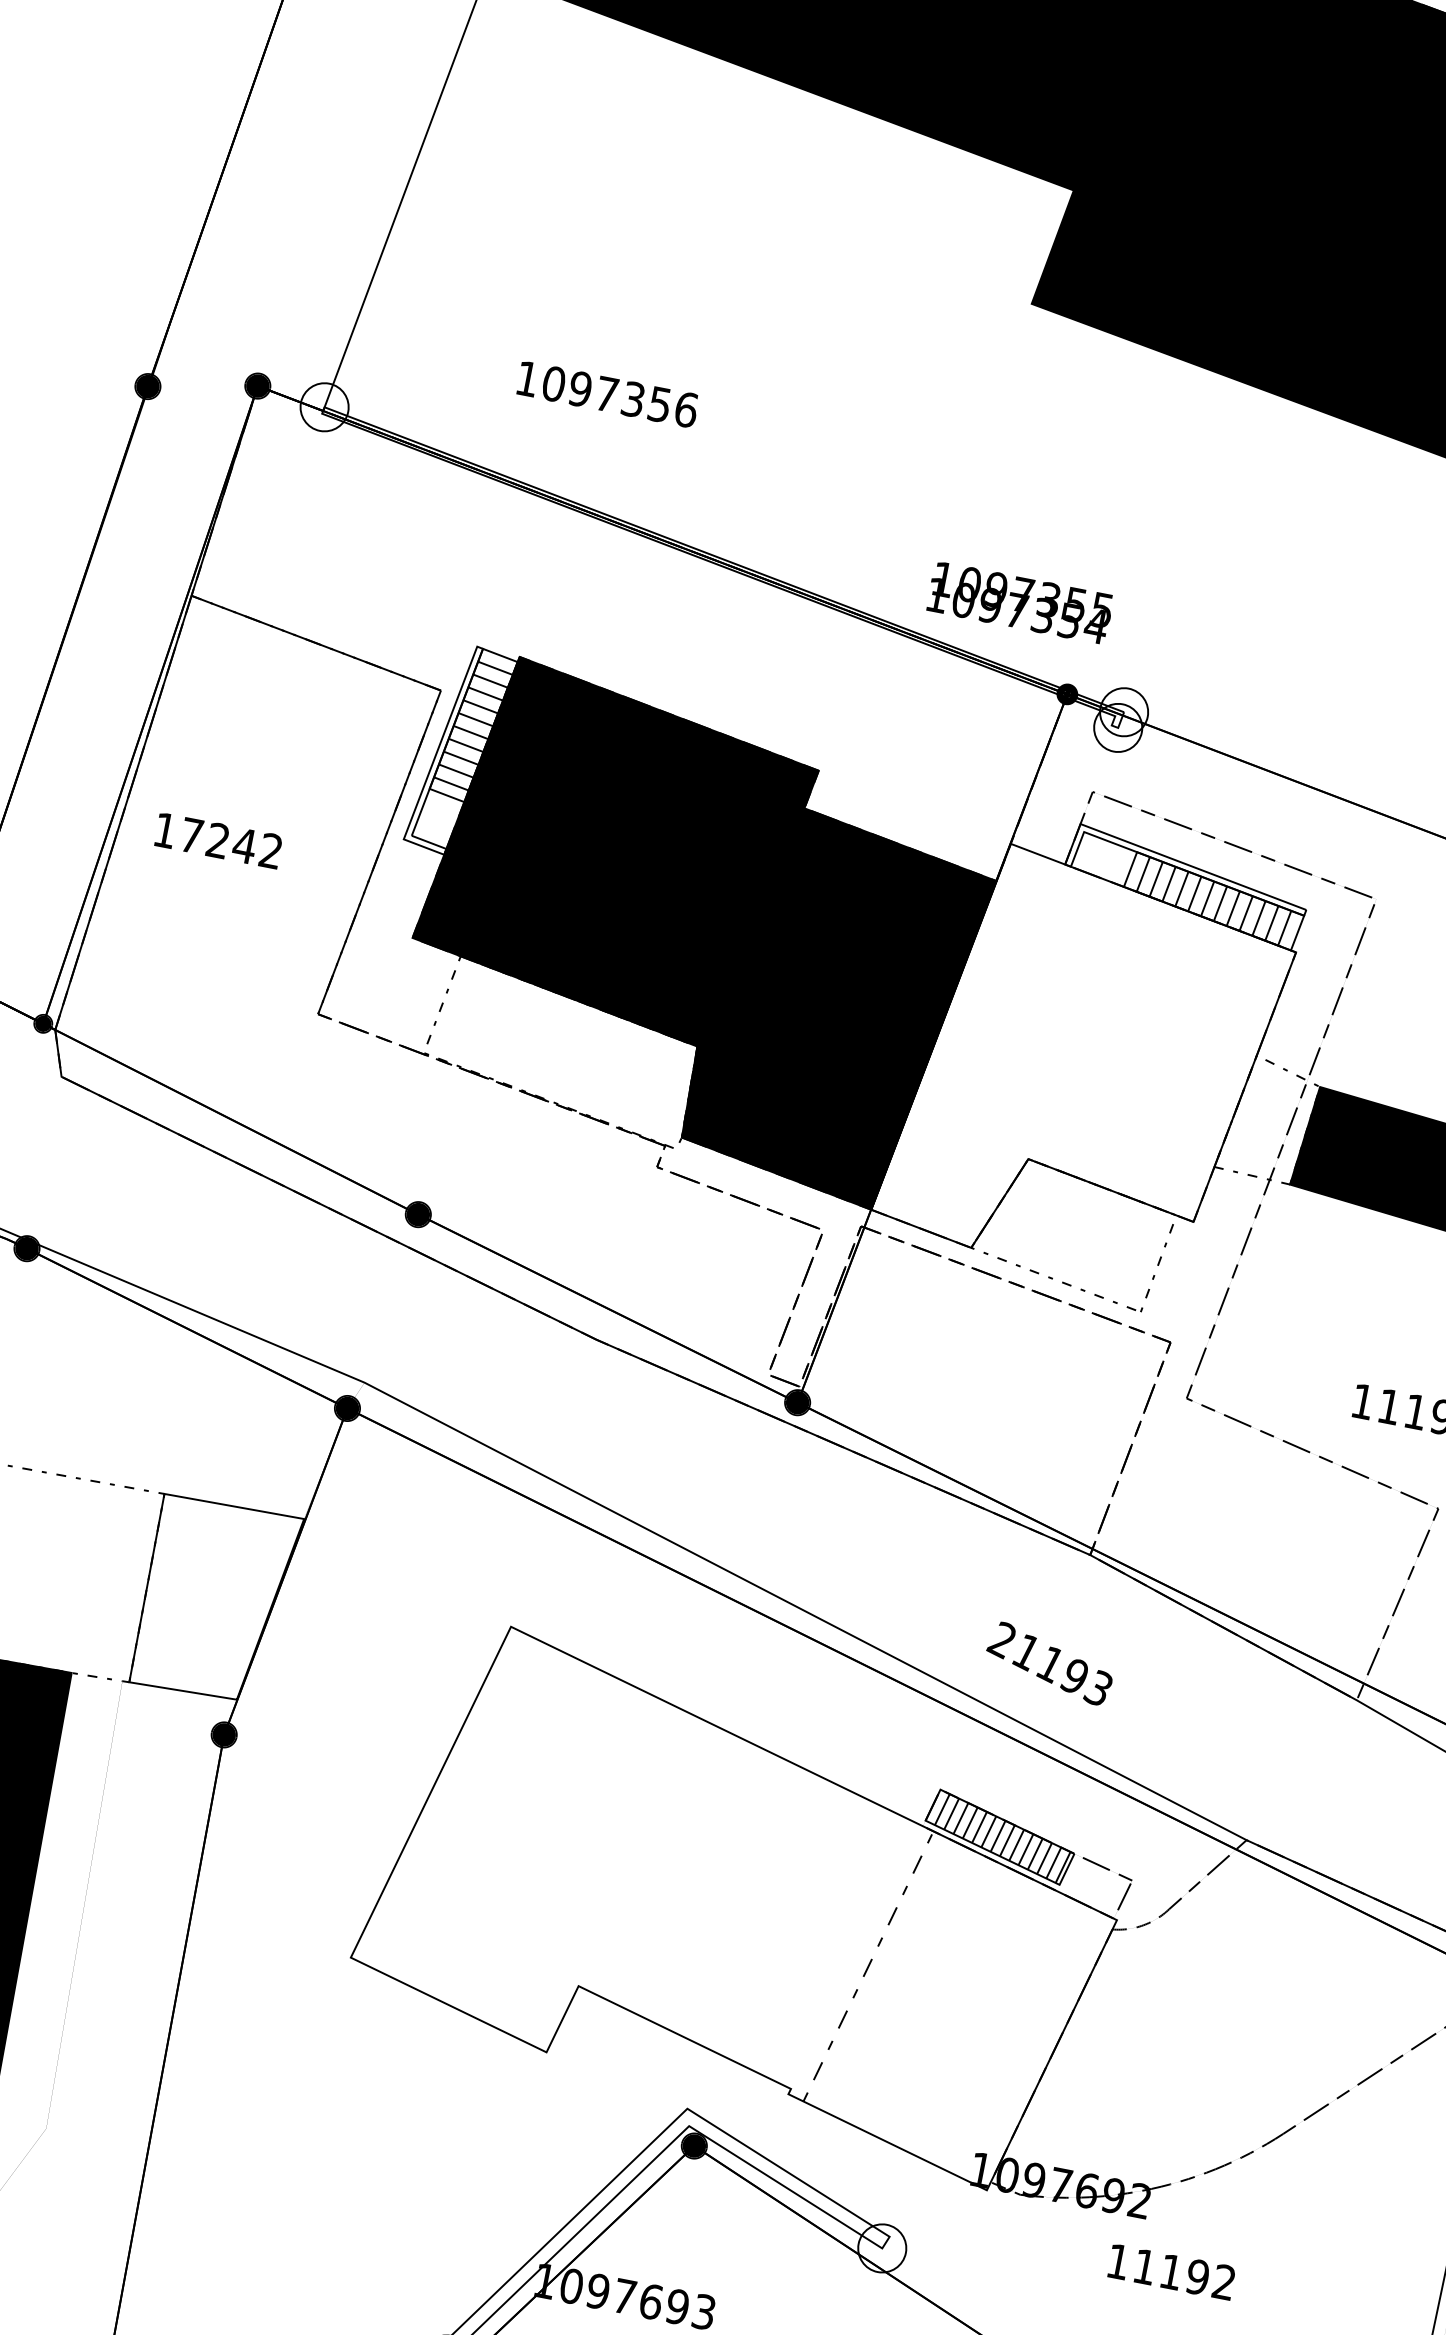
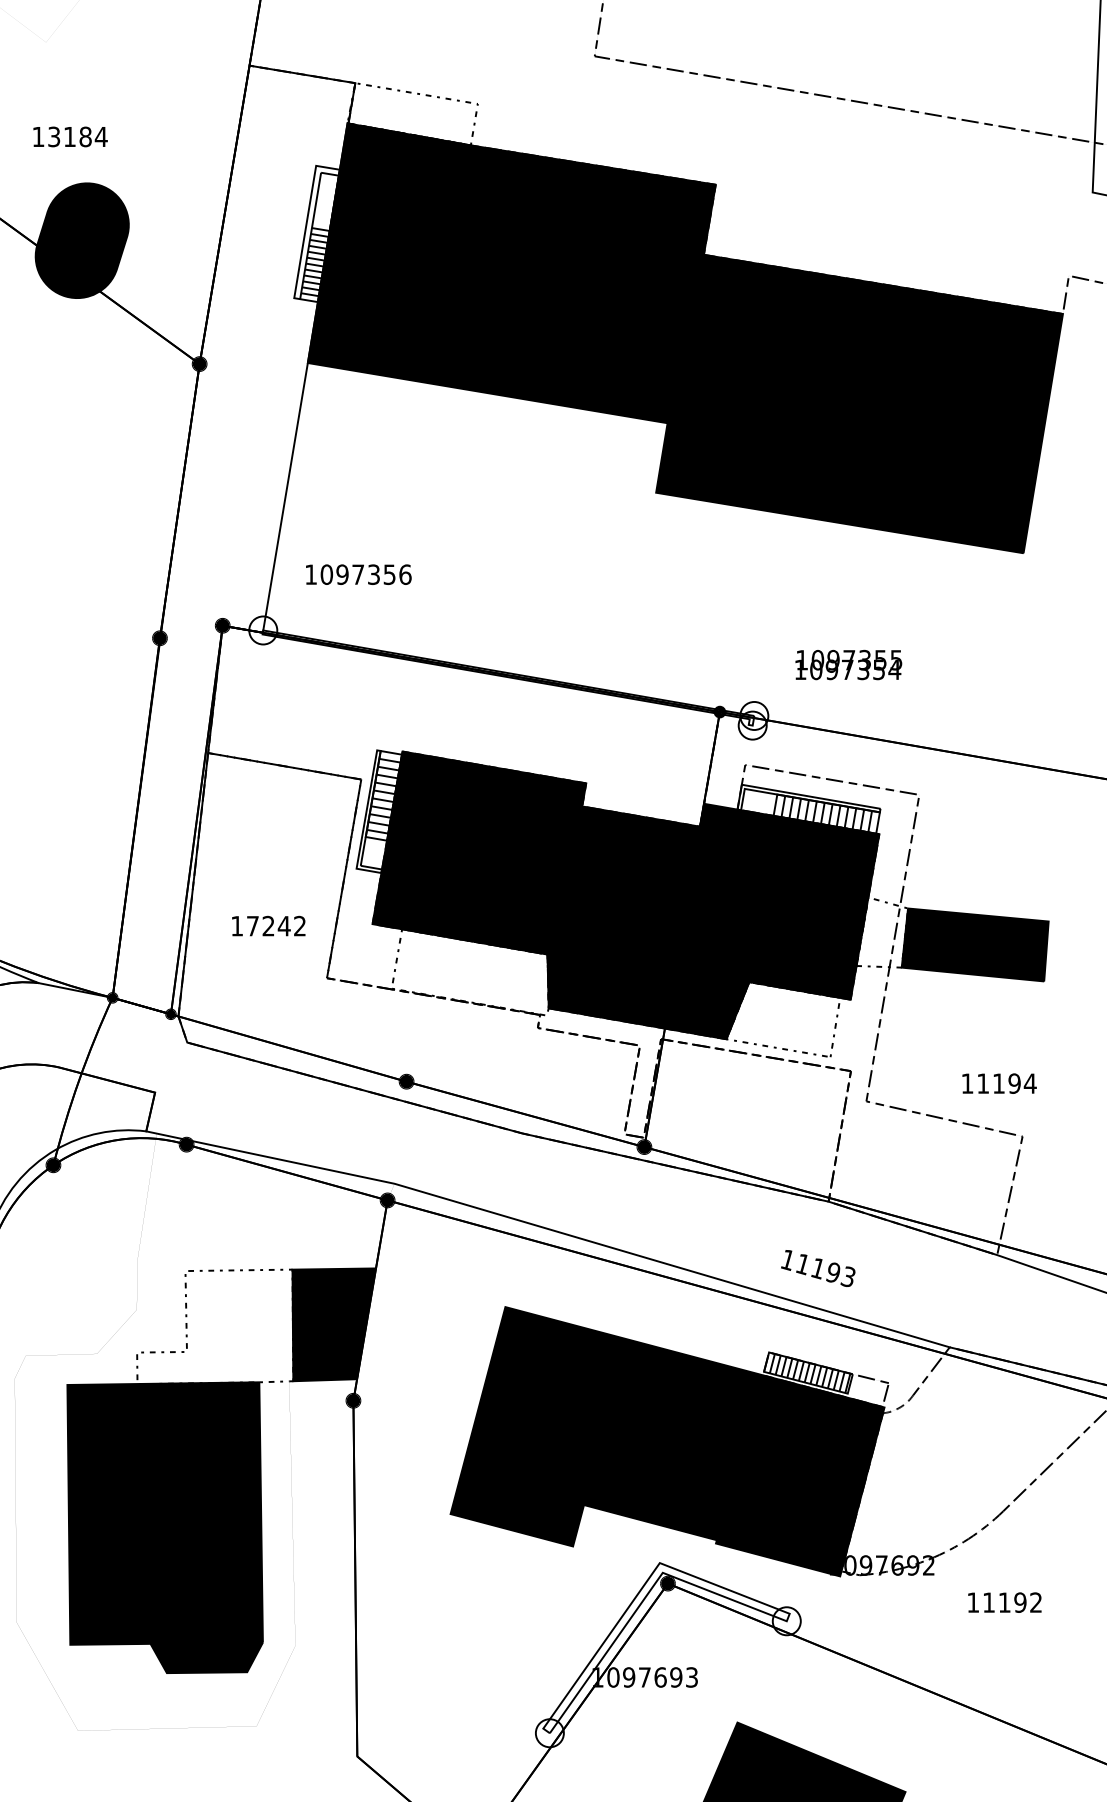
text: (607, 394) -> (358, 574), moved
text: (1019, 601) -> (848, 664), moved
text: (218, 839) -> (268, 925), moved
fill: (1087, 1064) -> (772, 921), added
fill: (215, 1599) -> (333, 1324), added
text: (1000, 1638) -> (786, 1259), 21193 -> 11193
fill: (740, 1906) -> (667, 1441), added
text: (1171, 2271) -> (1004, 1602), moved

